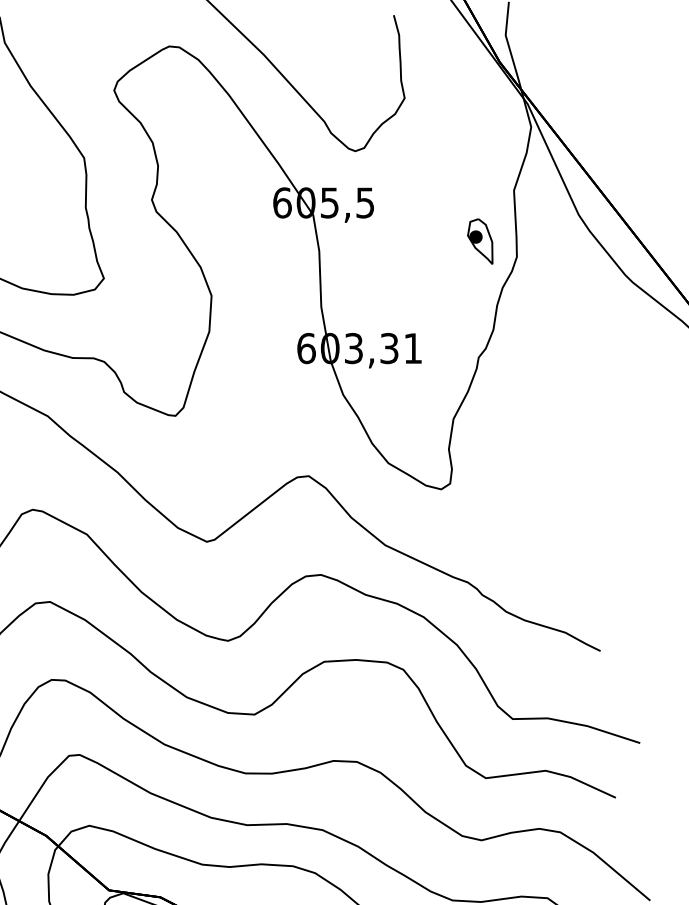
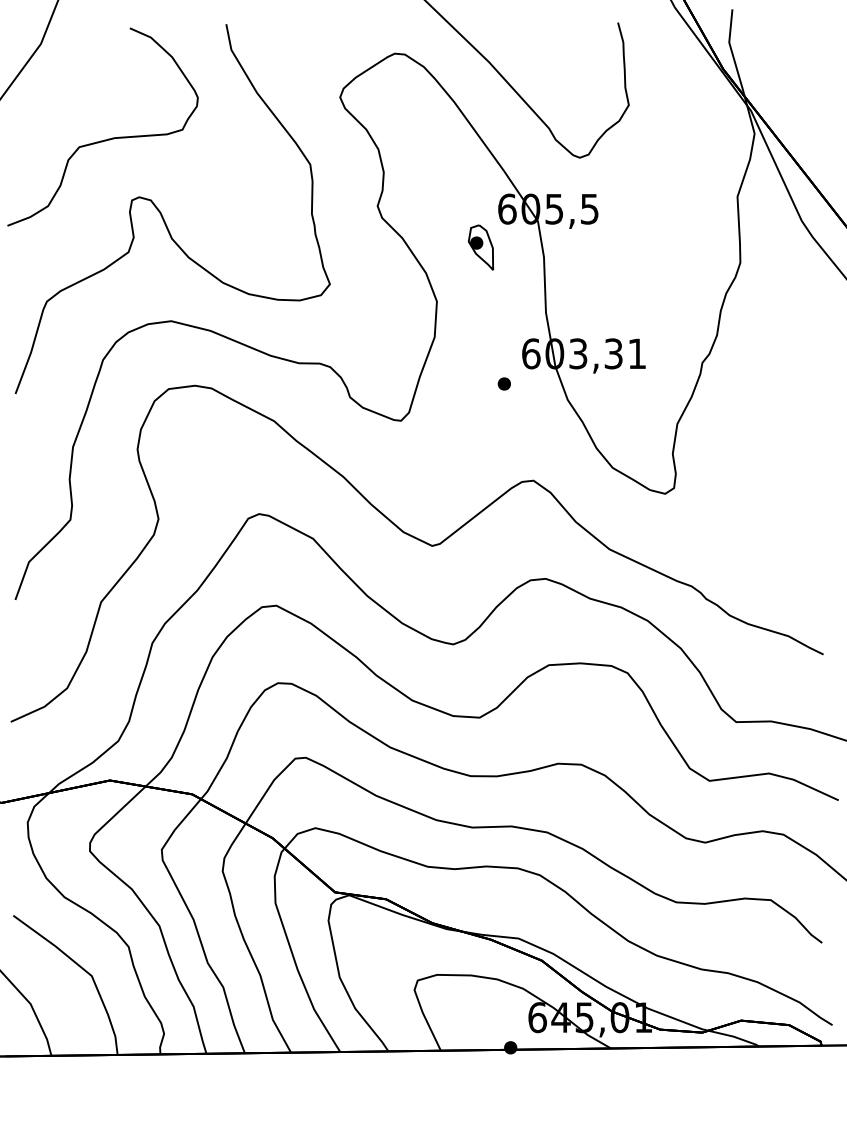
part: (479, 241) -> (480, 247), moved
part: (278, 378) -> (503, 383), added

